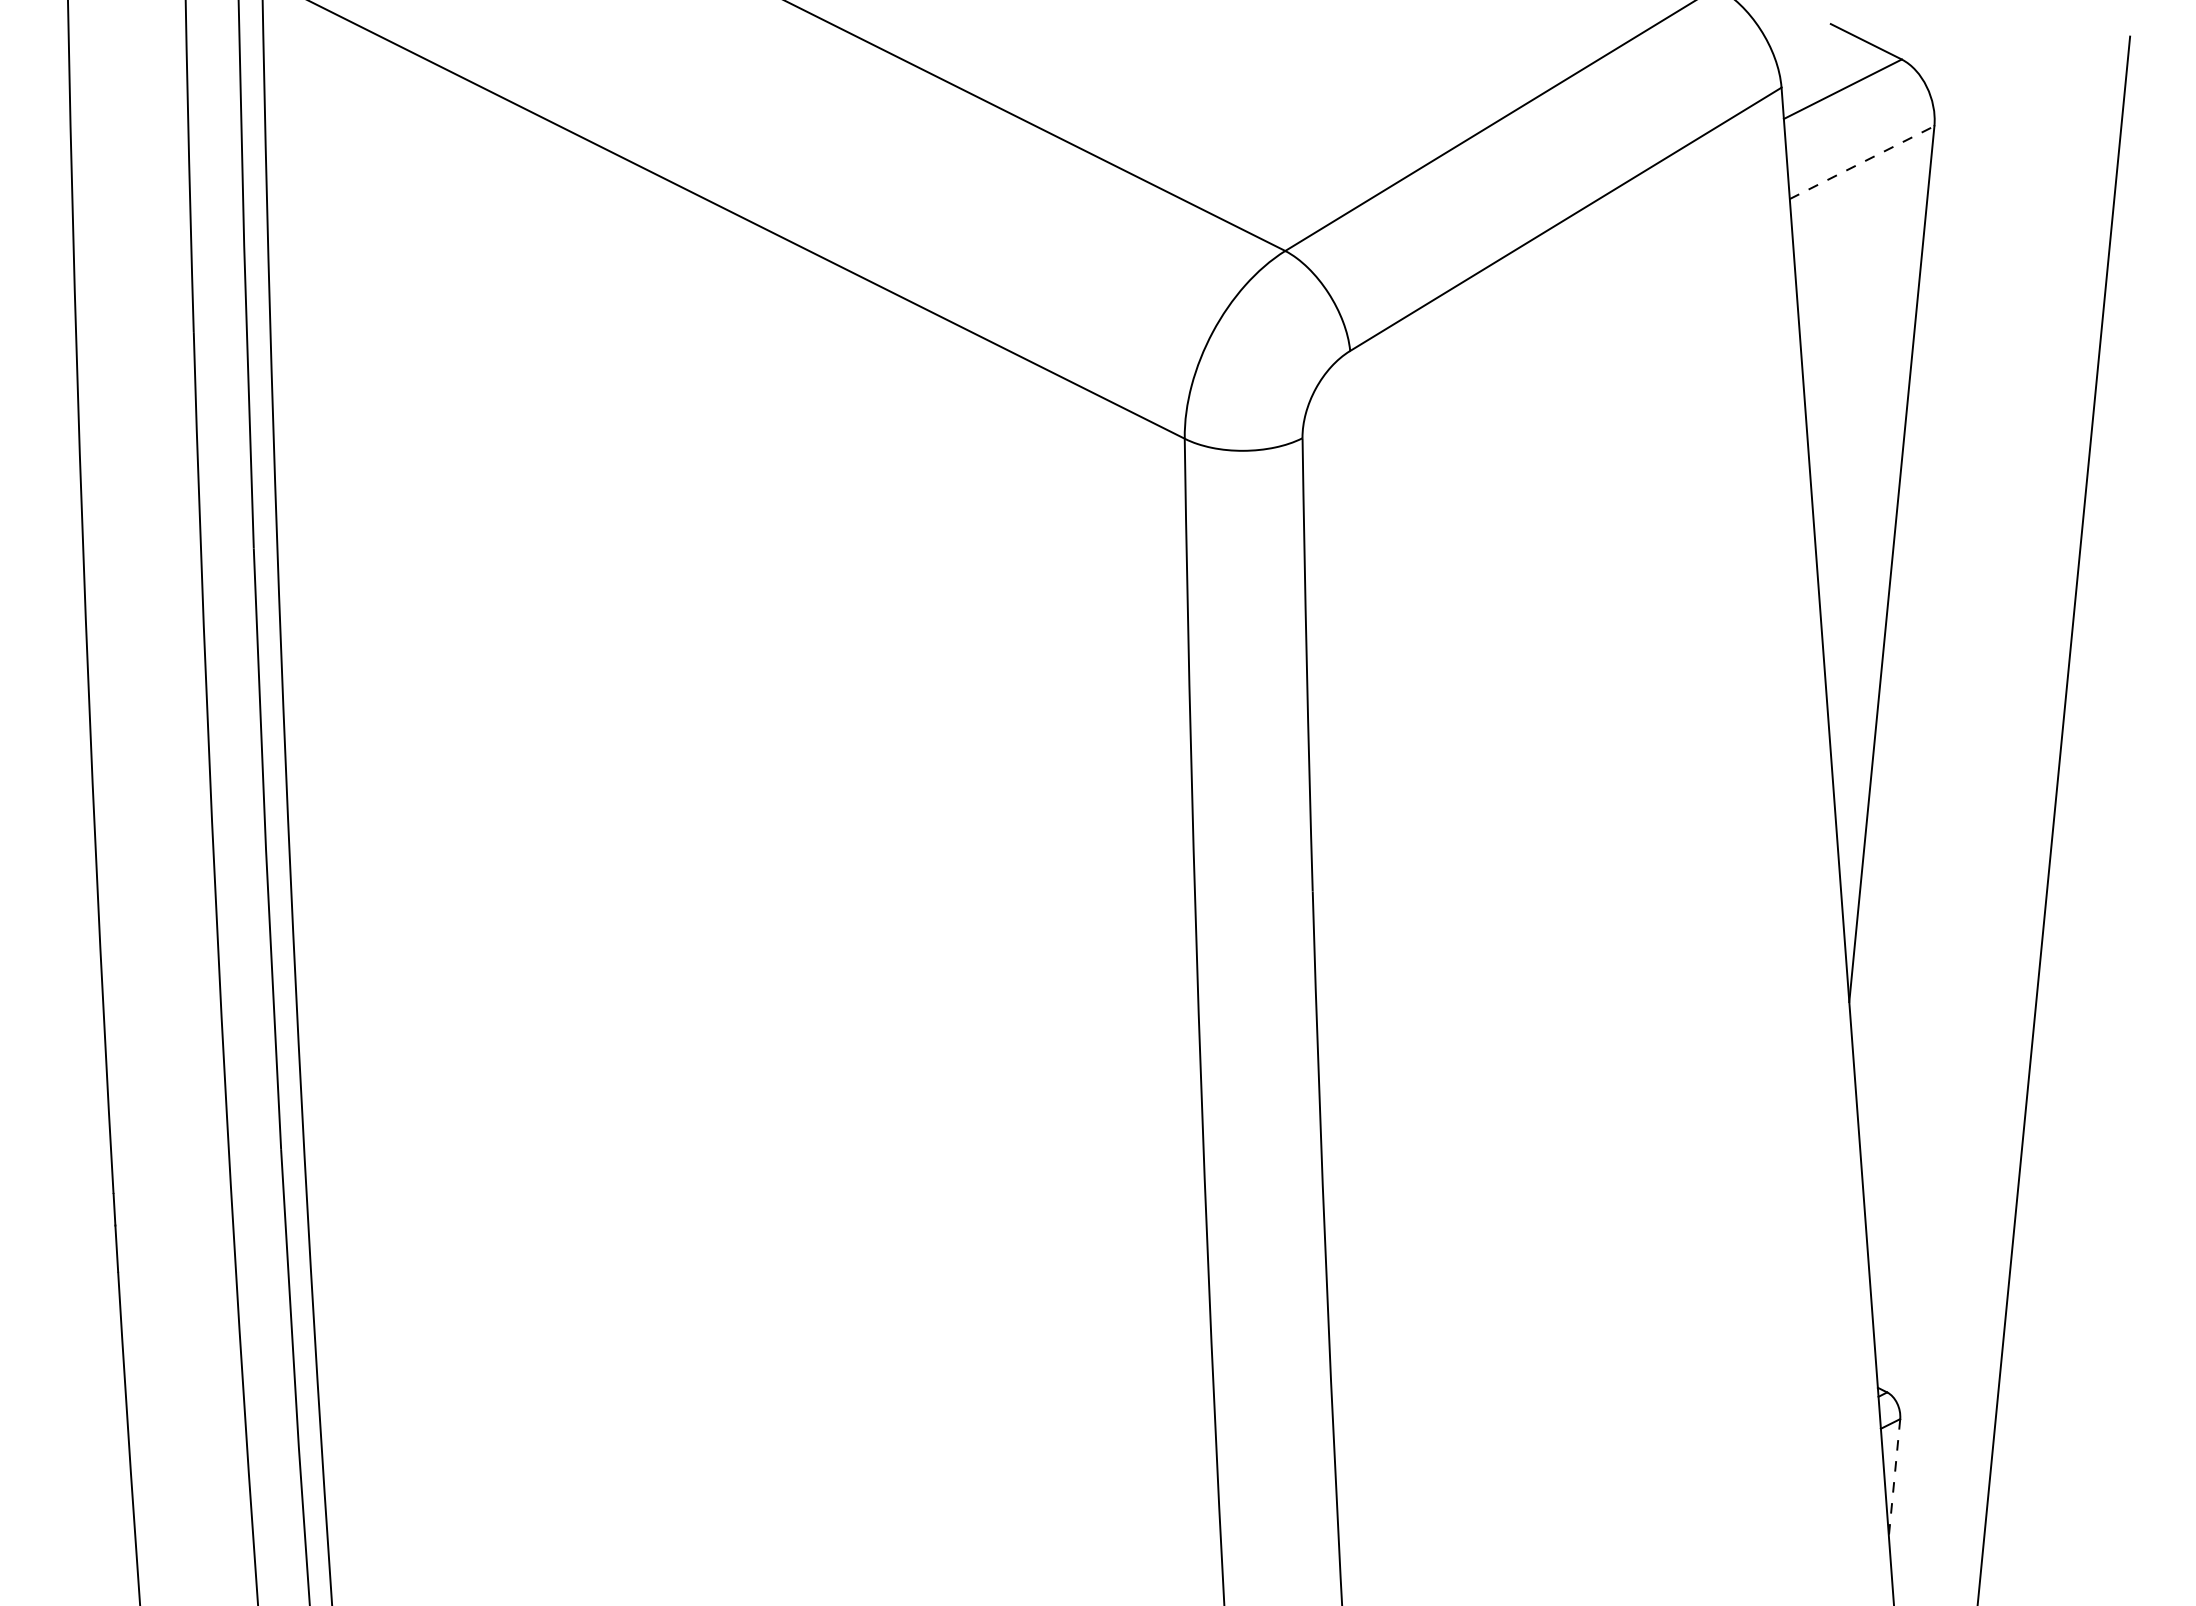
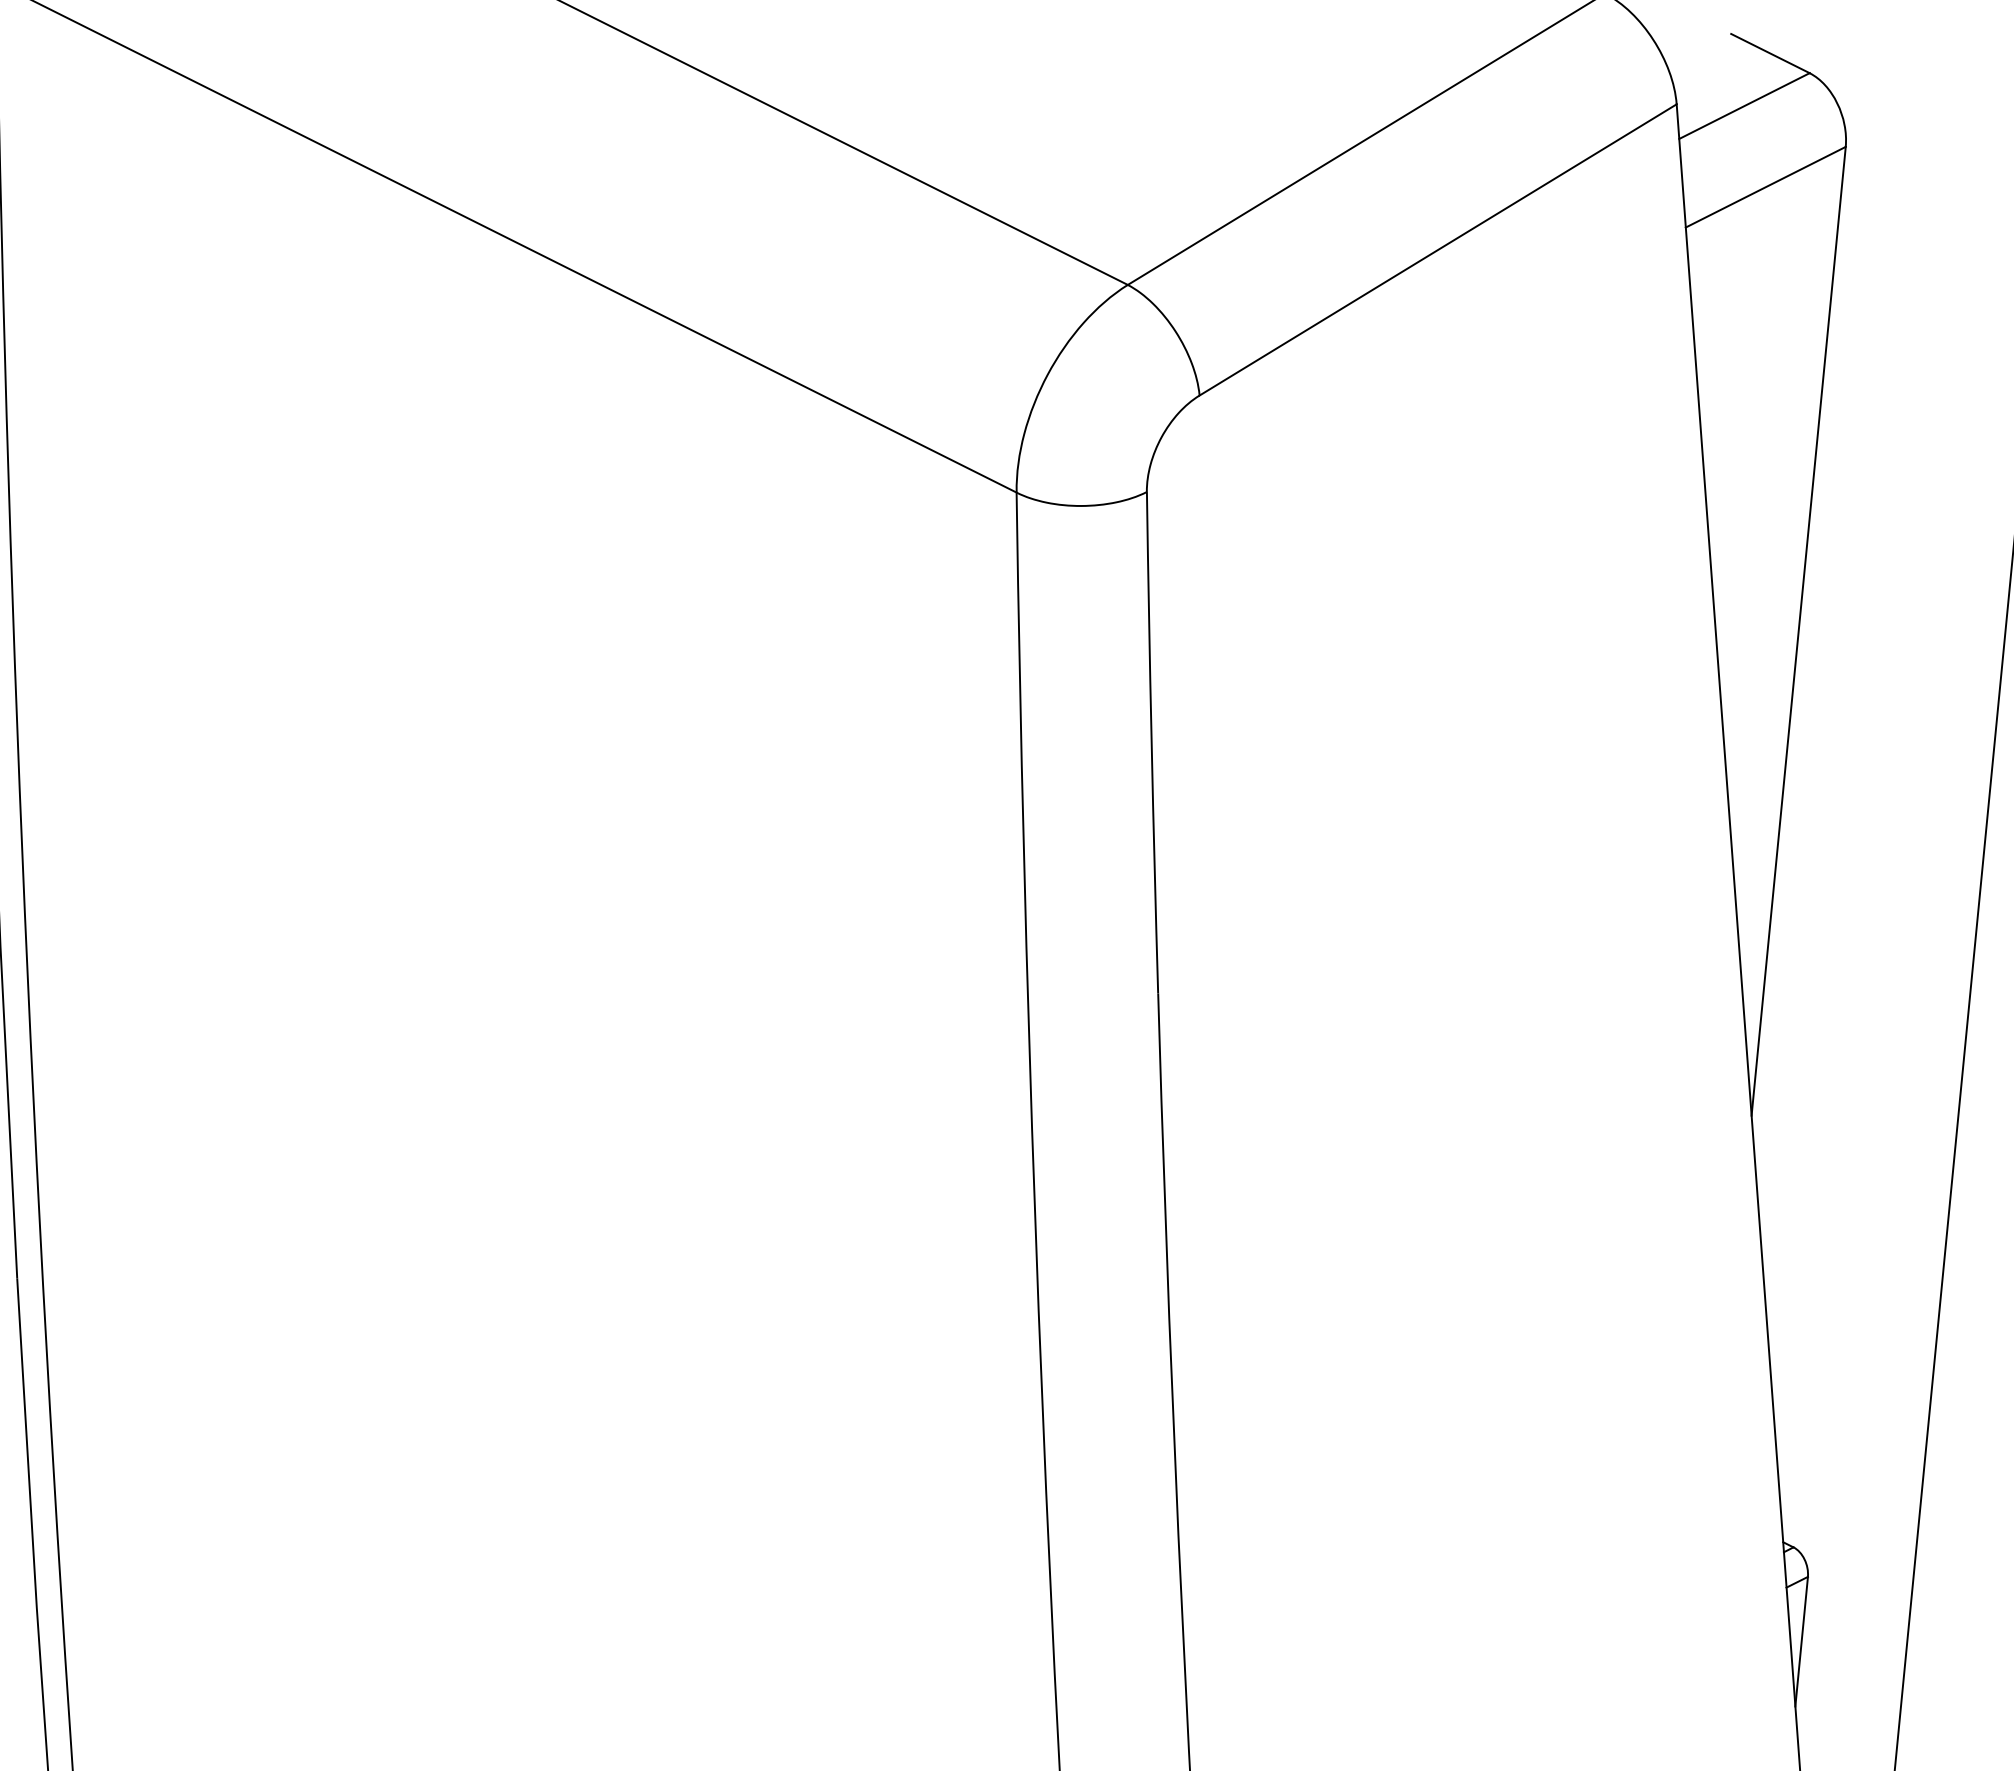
line: (1862, 162) -> (1766, 187), dashed -> solid
line: (1894, 1477) -> (1801, 1641), dashed -> solid

